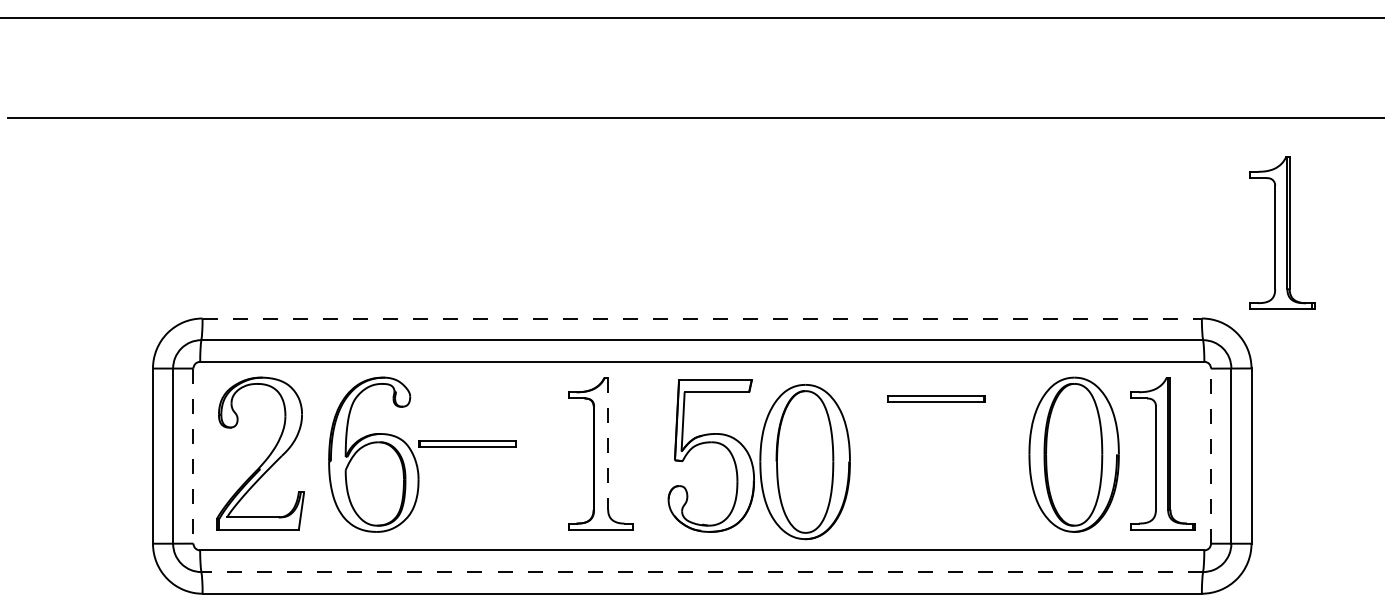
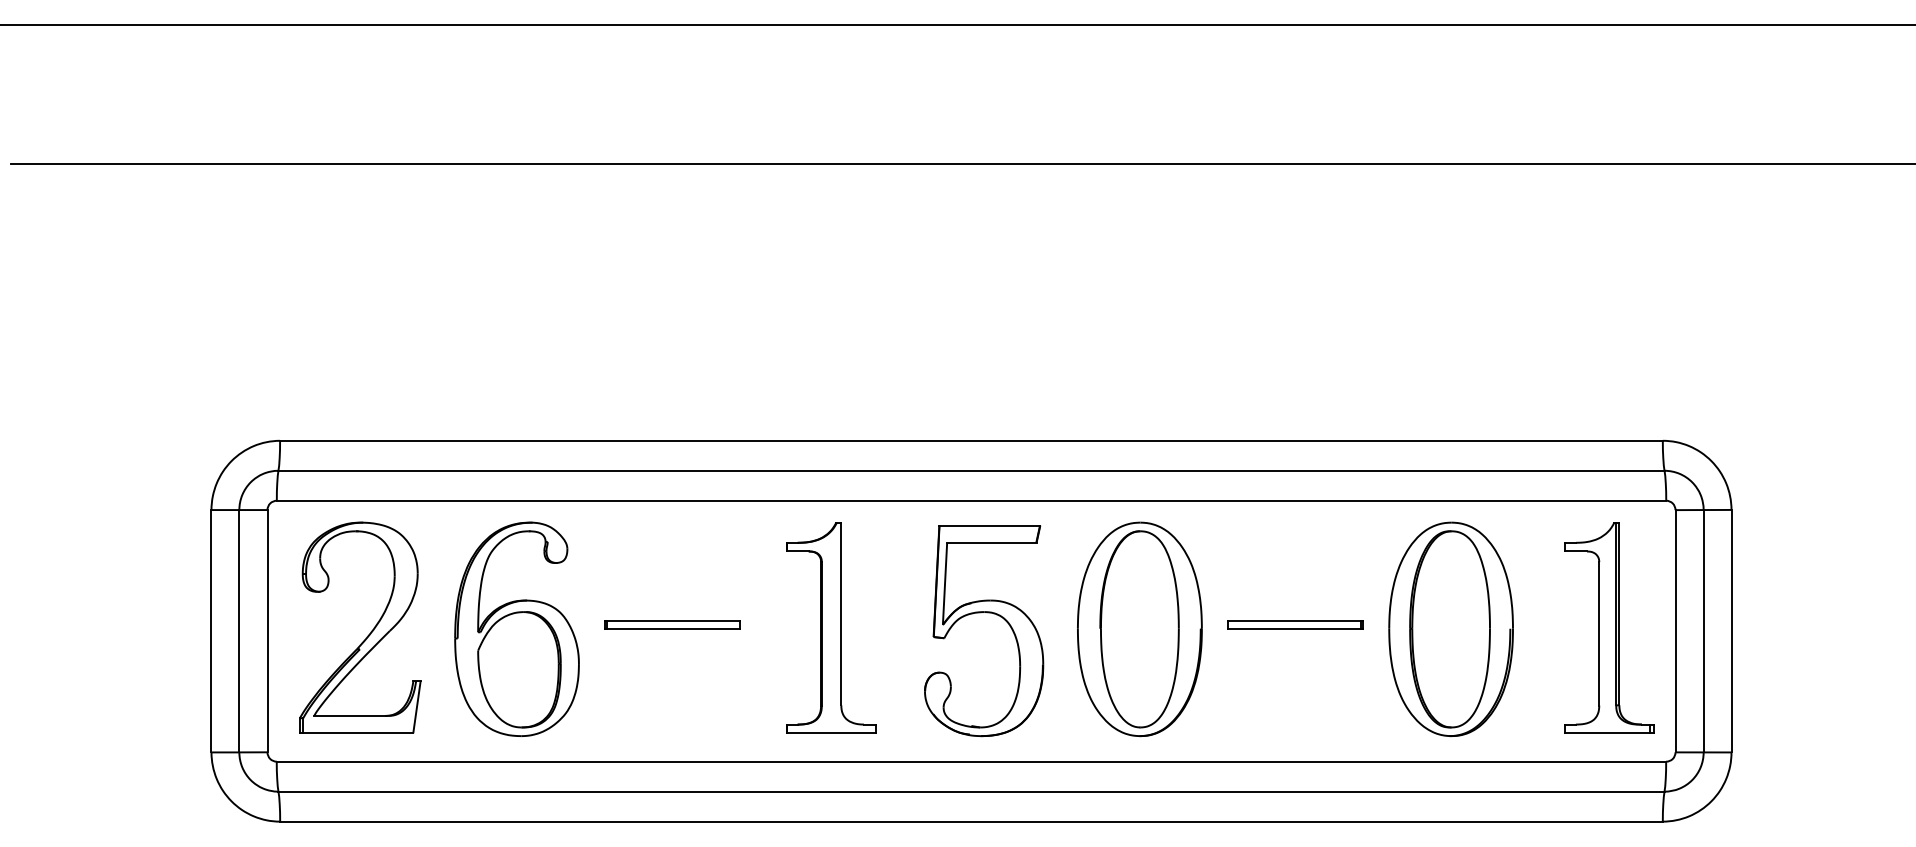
part: (1282, 233) -> (1774, 322), removed
line: (702, 318) -> (971, 440), dashed -> solid
part: (936, 398) -> (1295, 624), moved
part: (467, 443) -> (672, 624), moved
line: (608, 444) -> (841, 614), dashed -> solid
part: (1073, 454) -> (1450, 628), moved
line: (1211, 455) -> (1675, 630), dashed -> solid
line: (193, 456) -> (267, 631), dashed -> solid
part: (804, 462) -> (1139, 629), moved
line: (702, 571) -> (971, 791), dashed -> solid

